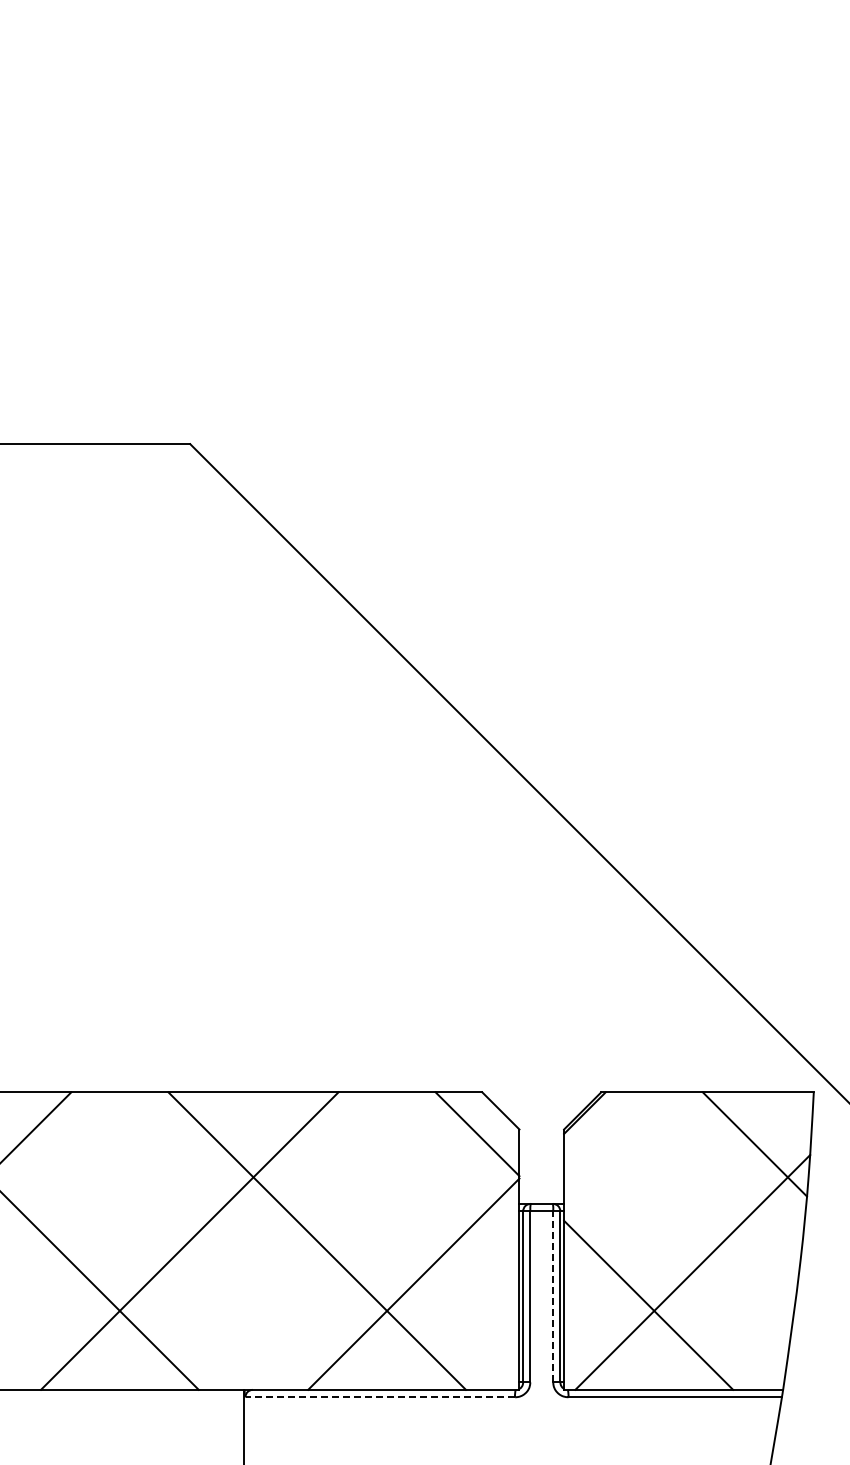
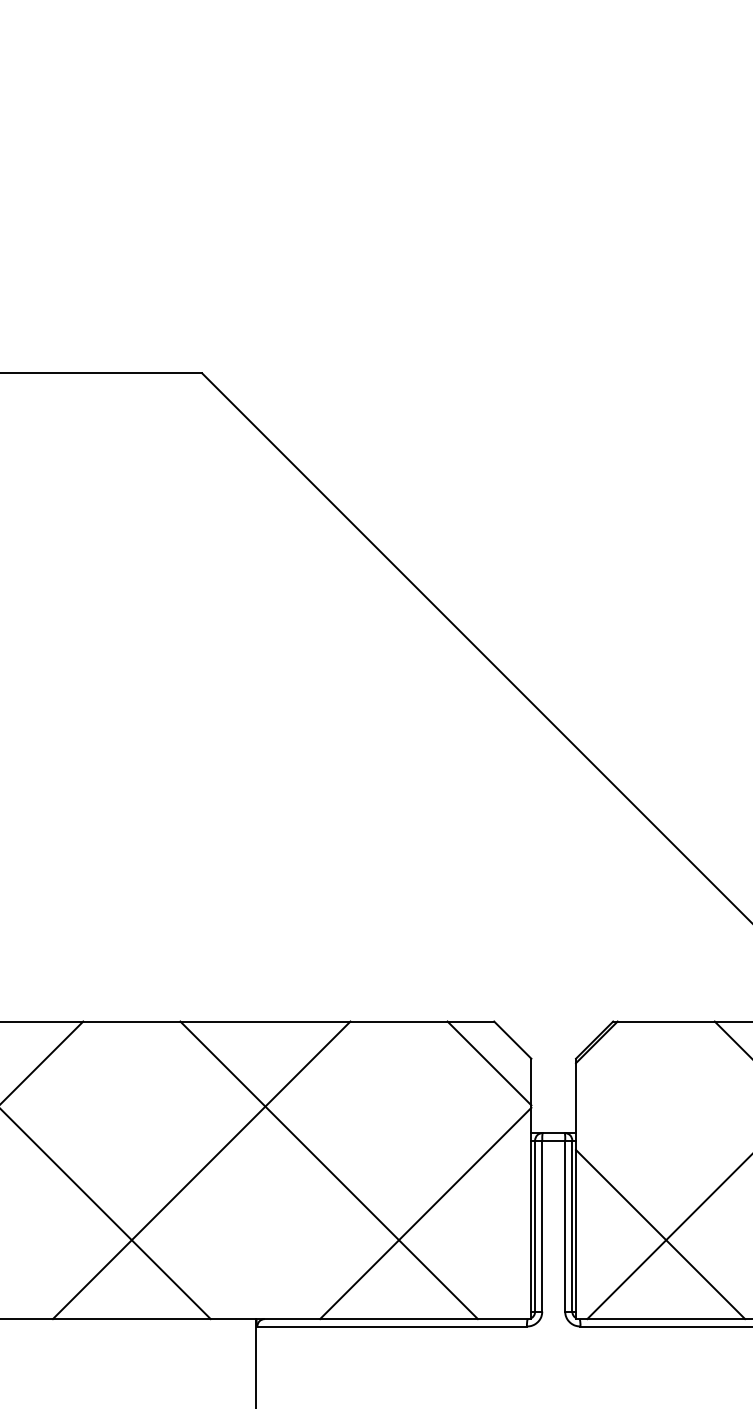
line: (553, 1296) -> (565, 1225), dashed -> solid
line: (380, 1397) -> (392, 1326), dashed -> solid

